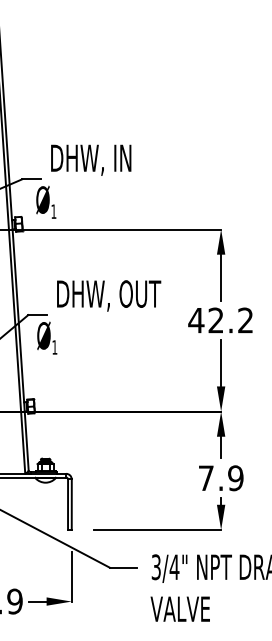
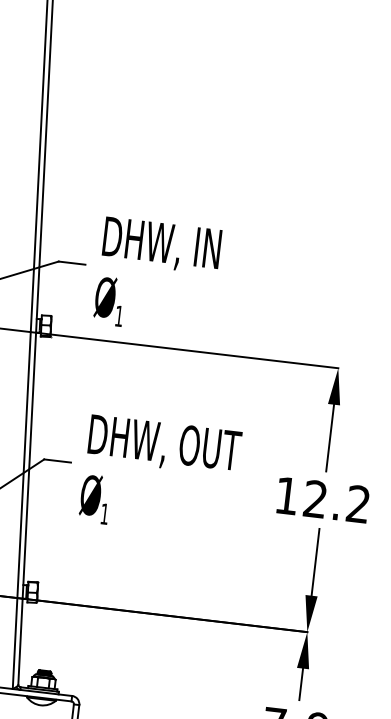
text: (46, 201) -> (110, 300), moved
text: (196, 320) -> (287, 495), 42.2 -> 12.2
text: (47, 337) -> (95, 498), moved

